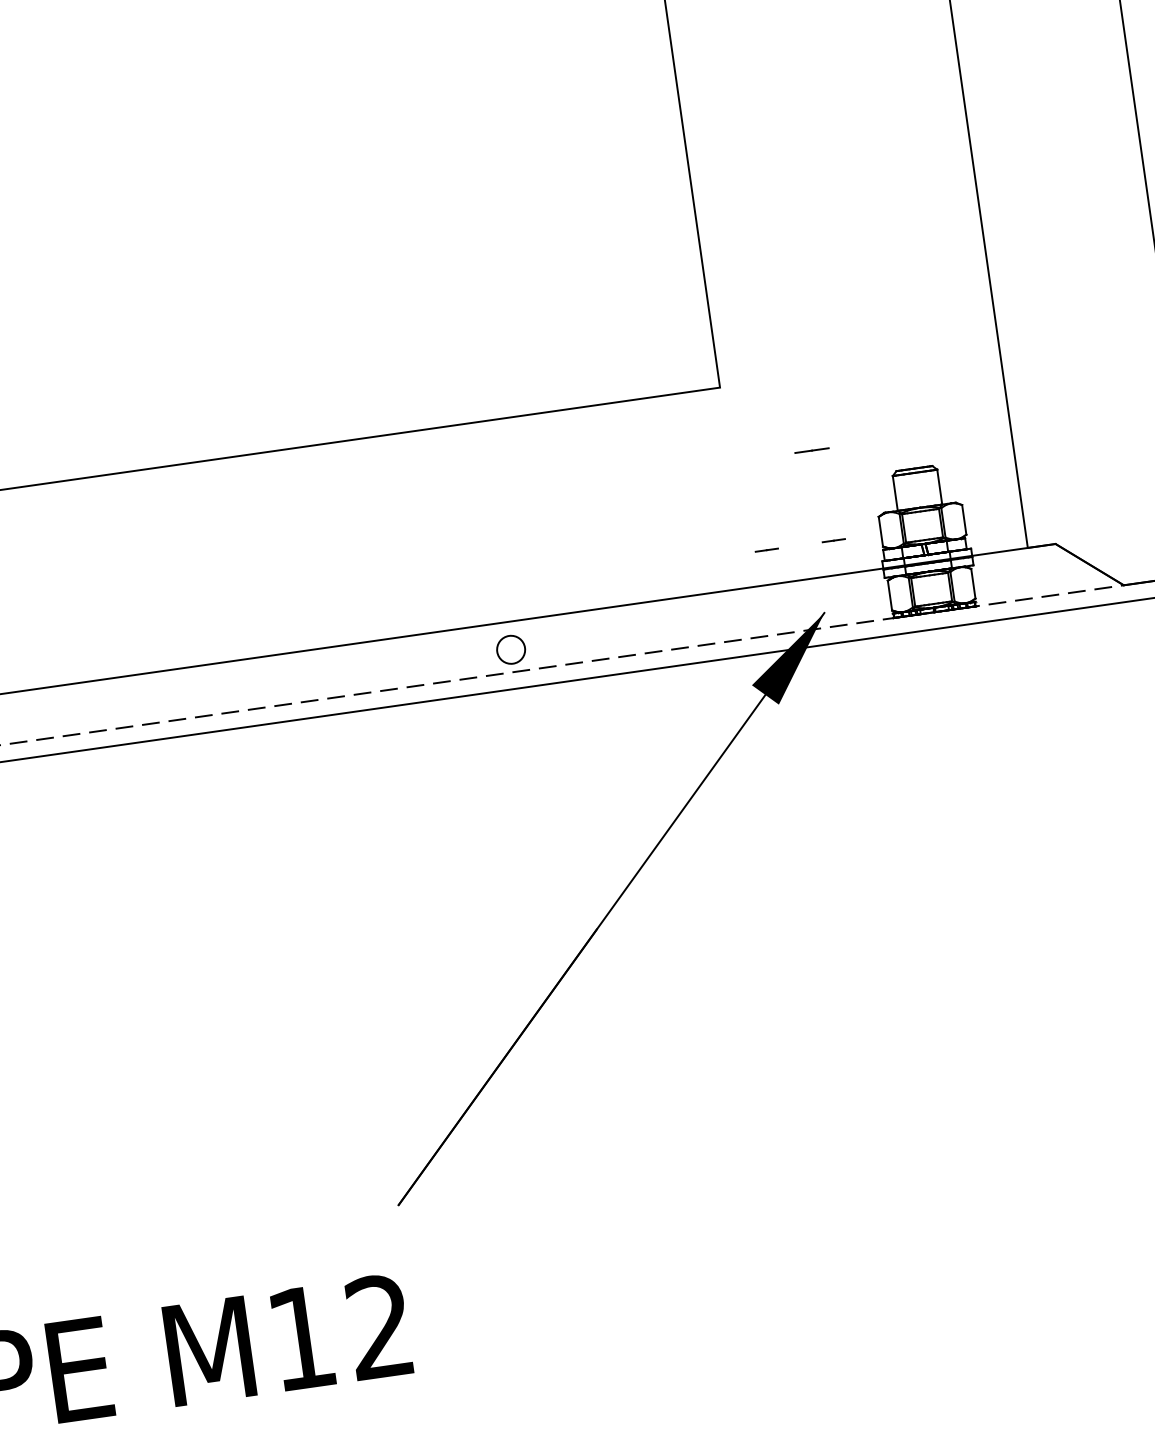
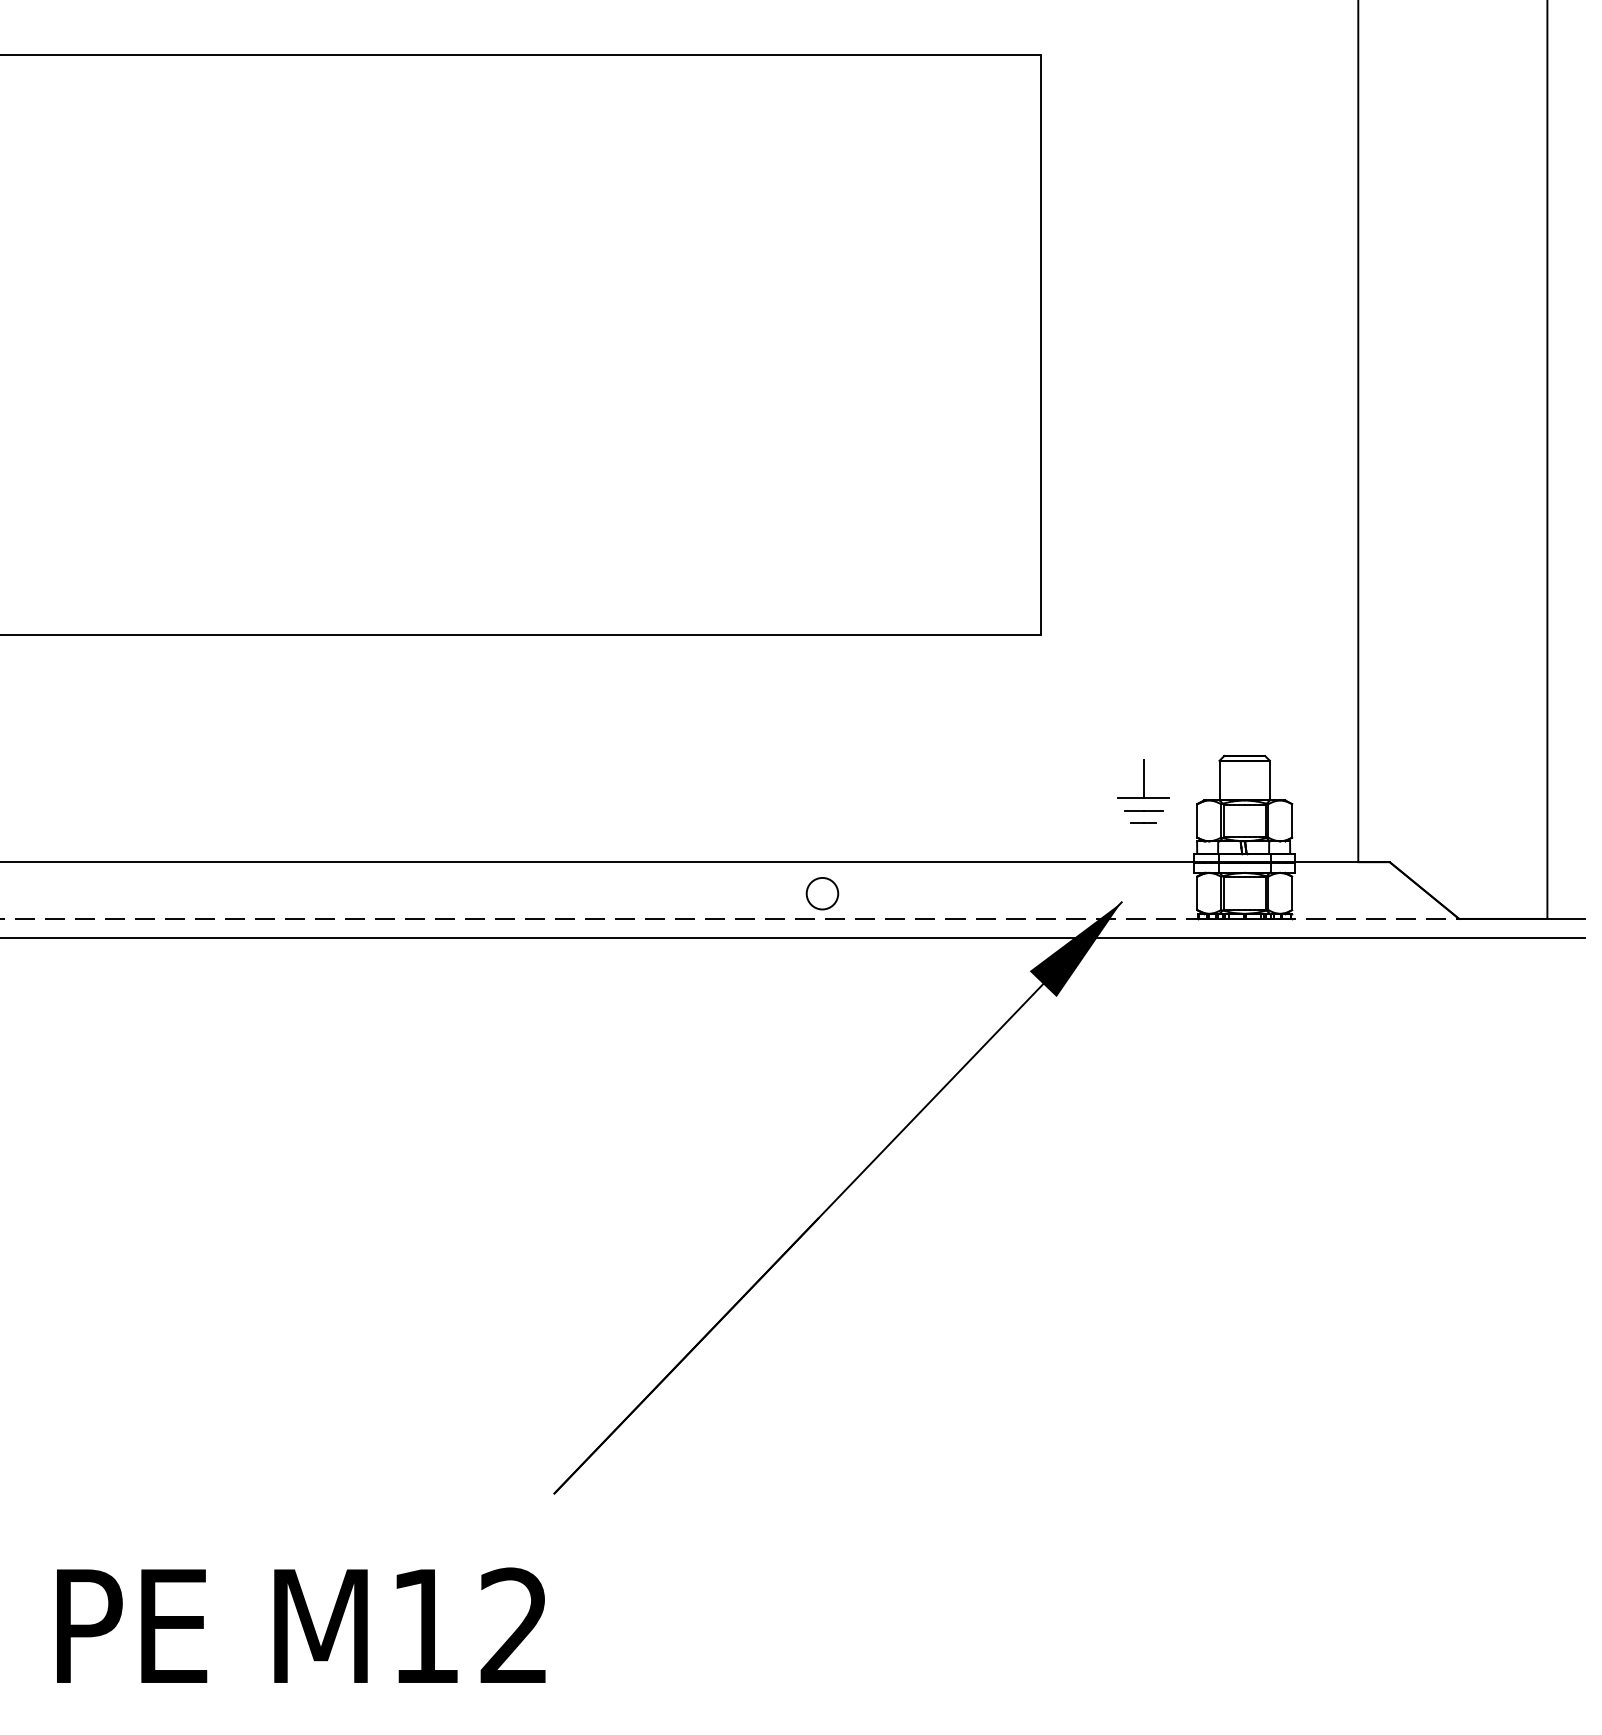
line: (811, 450) -> (1143, 810), moved
part: (828, 501) -> (1143, 778), added
line: (766, 549) -> (1067, 822), removed
circle: (511, 649) -> (822, 893), moved

